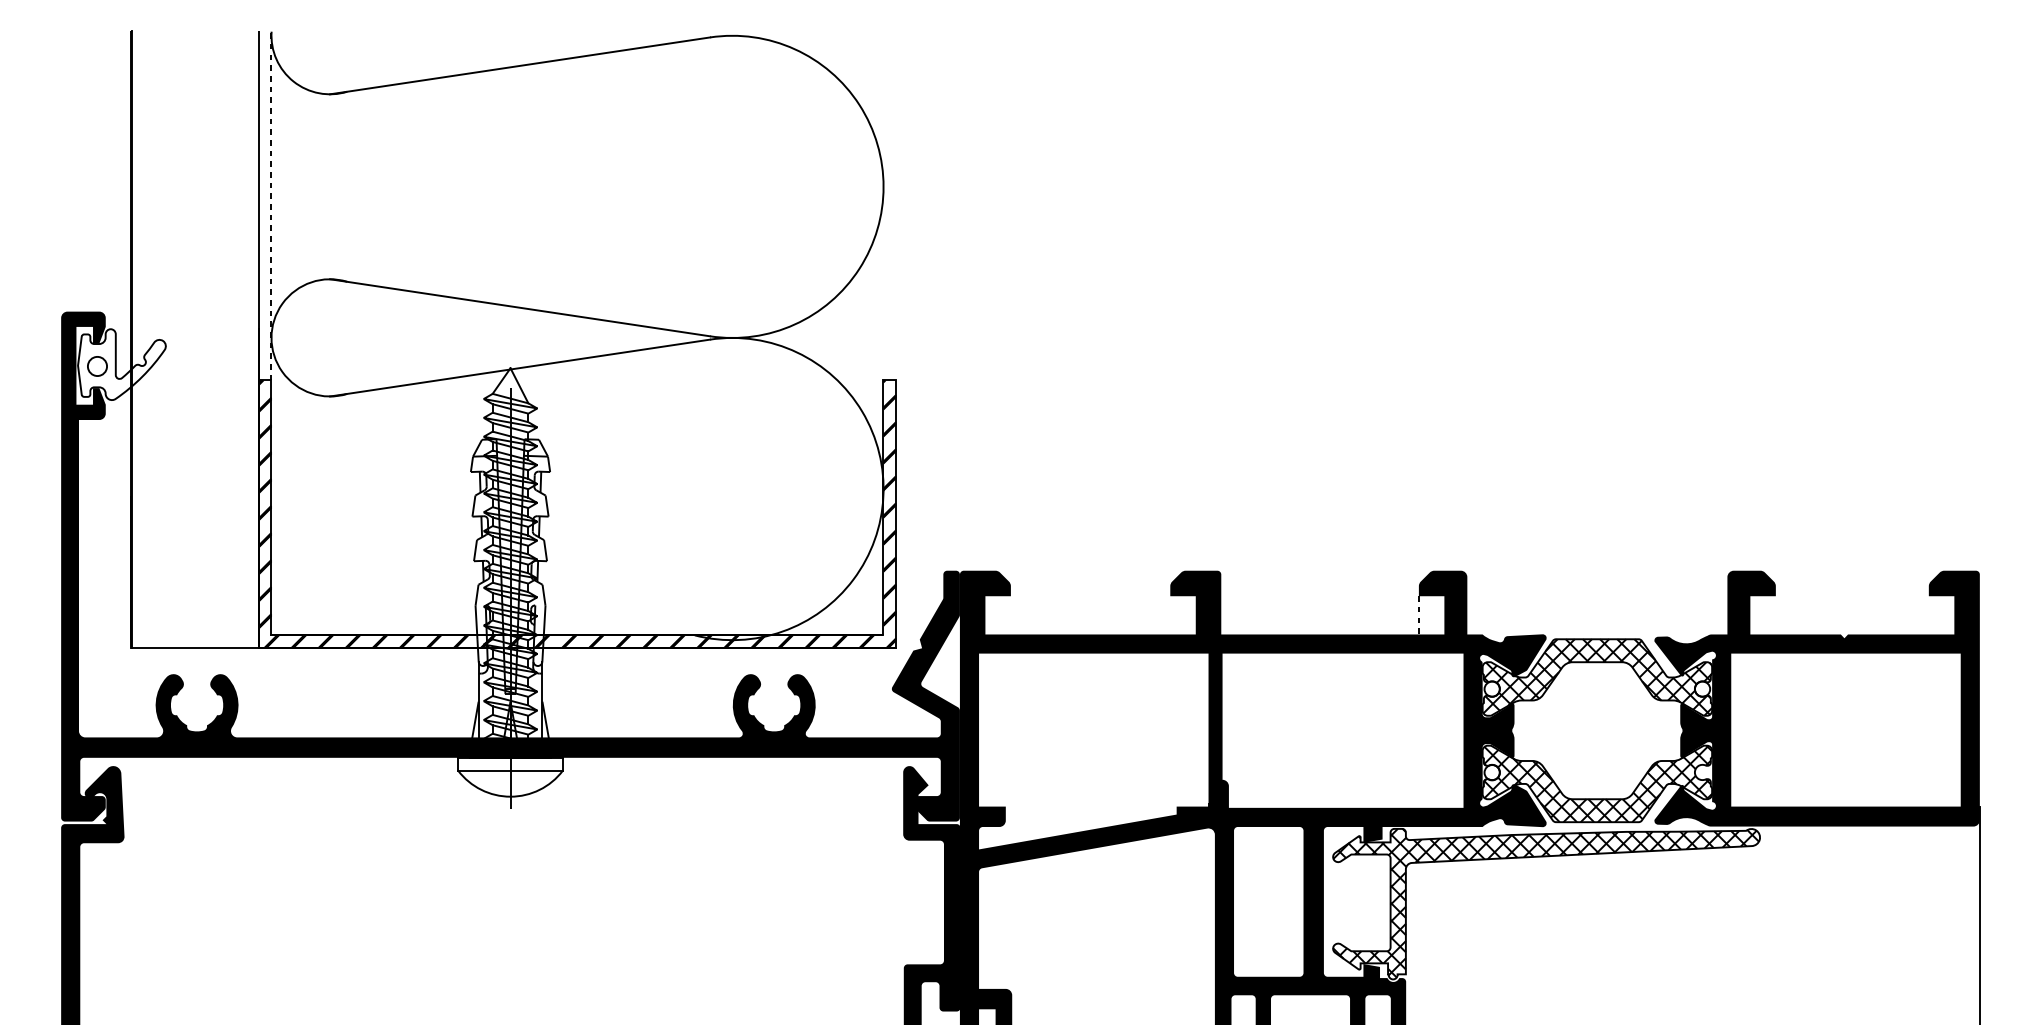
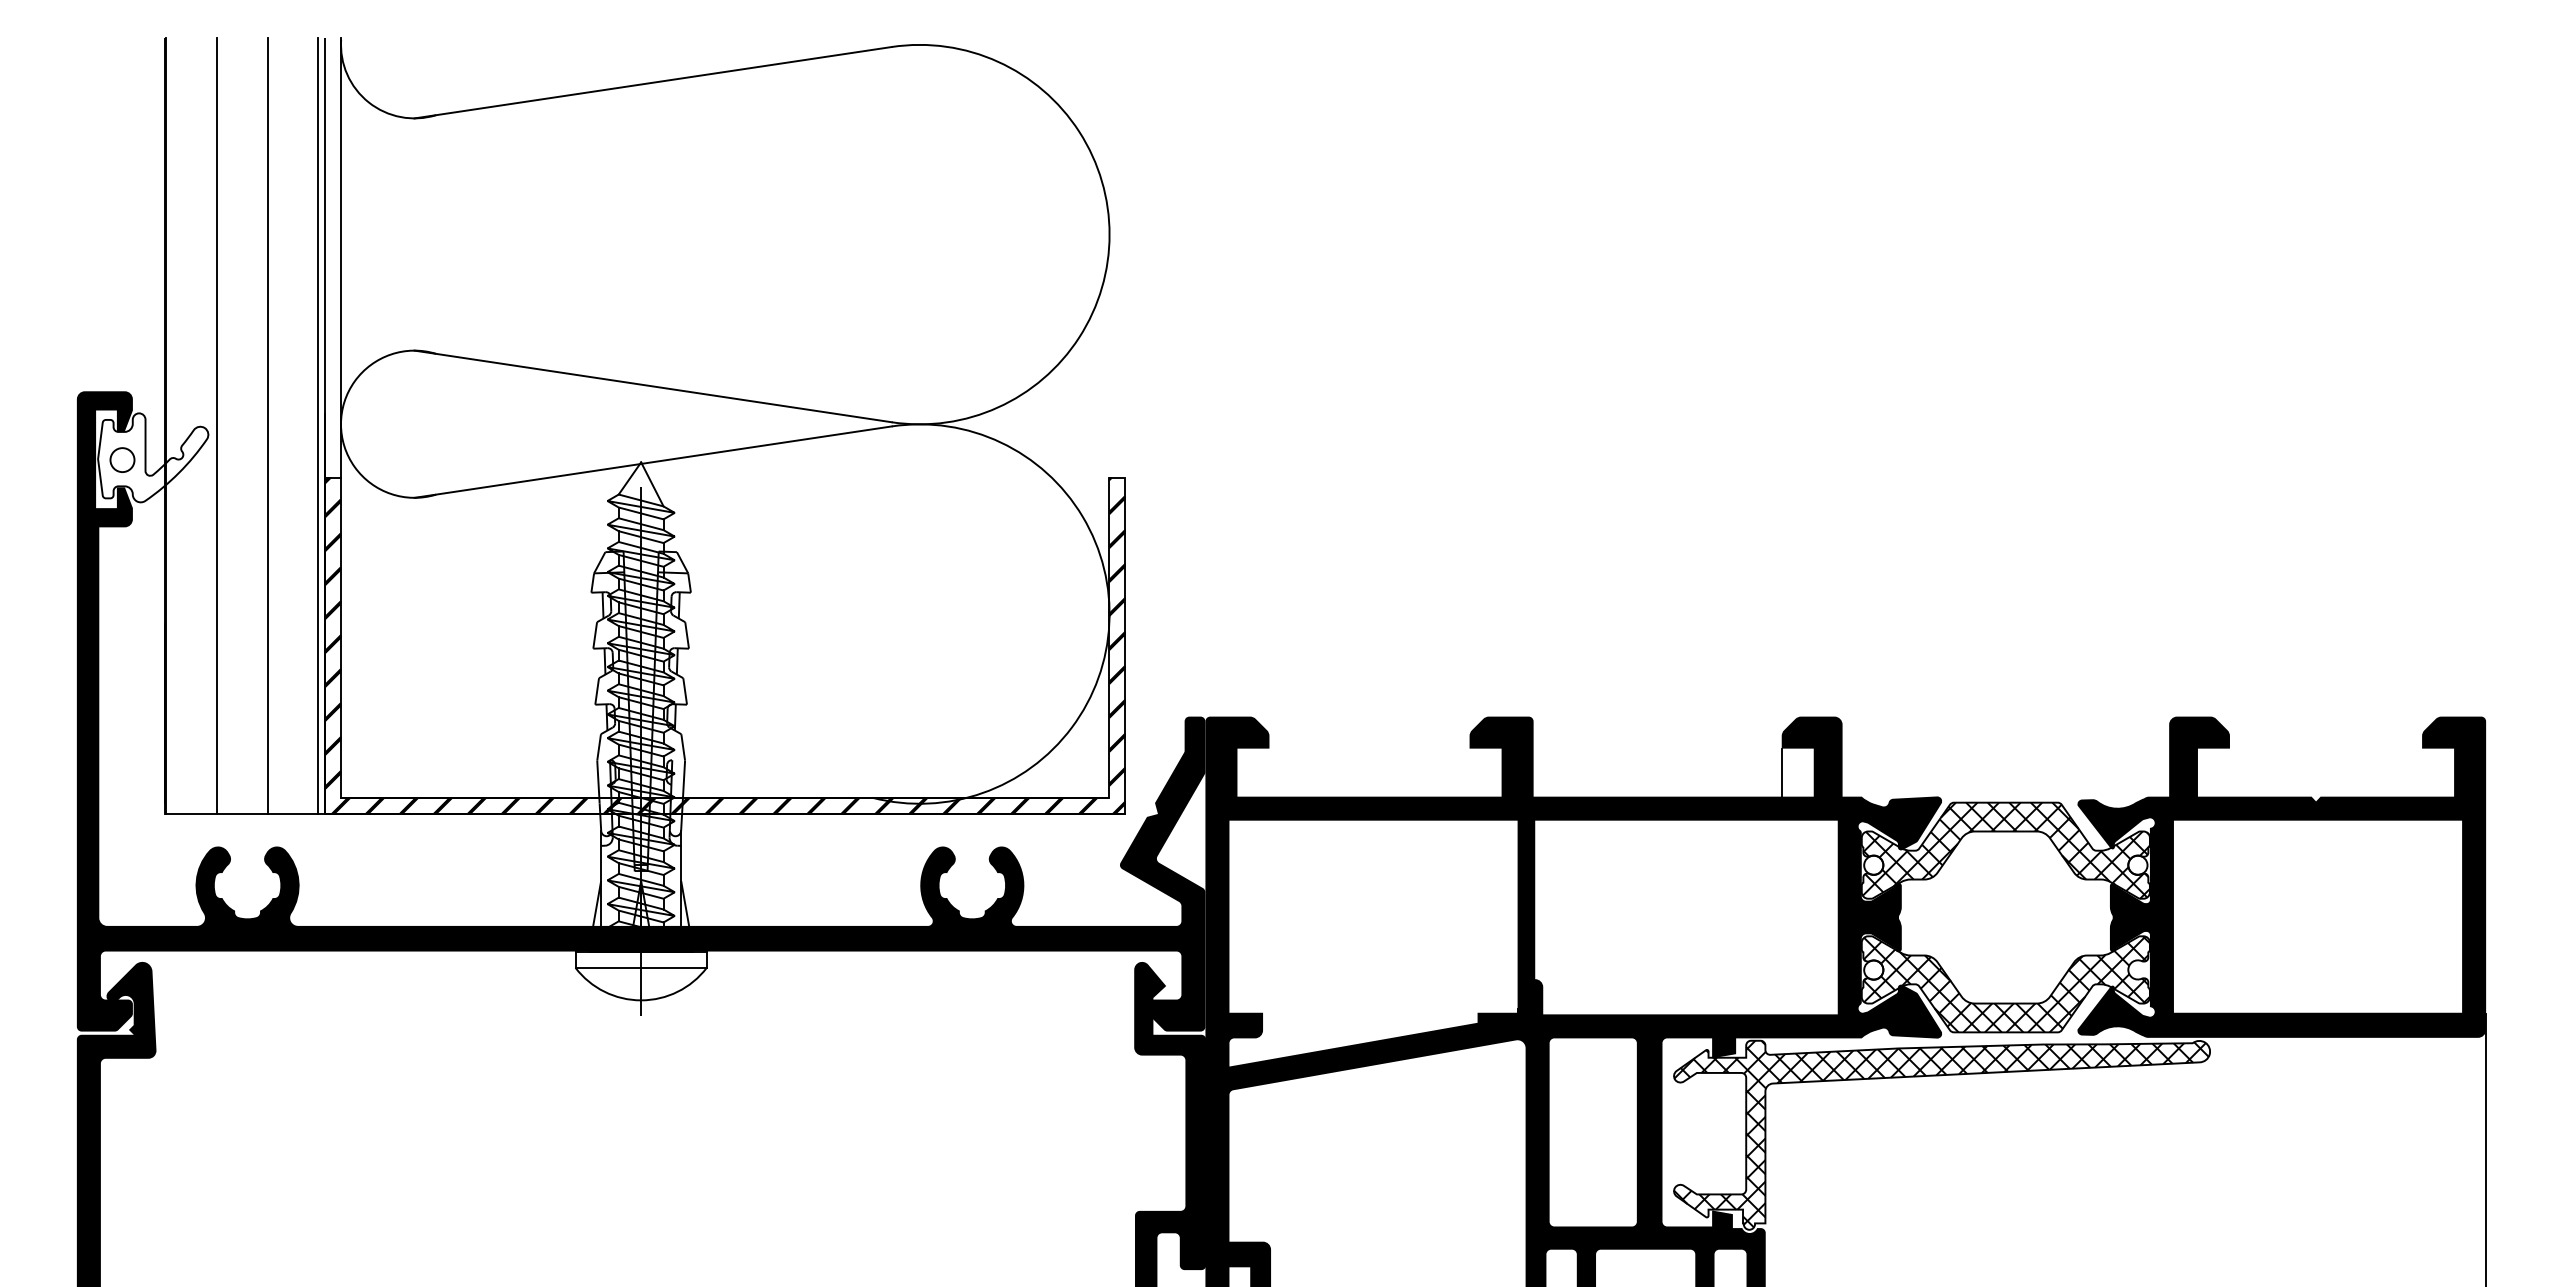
line: (271, 205) -> (341, 258), dashed -> solid
line: (172, 338) -> (216, 425), added
line: (212, 338) -> (267, 425), added
line: (253, 338) -> (318, 425), added
line: (1418, 616) -> (1781, 773), dashed -> solid

